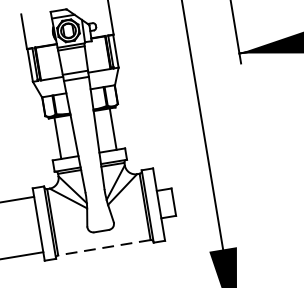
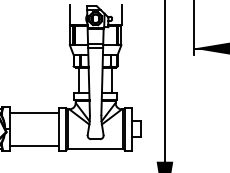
line: (104, 248) -> (95, 149), dashed -> solid

